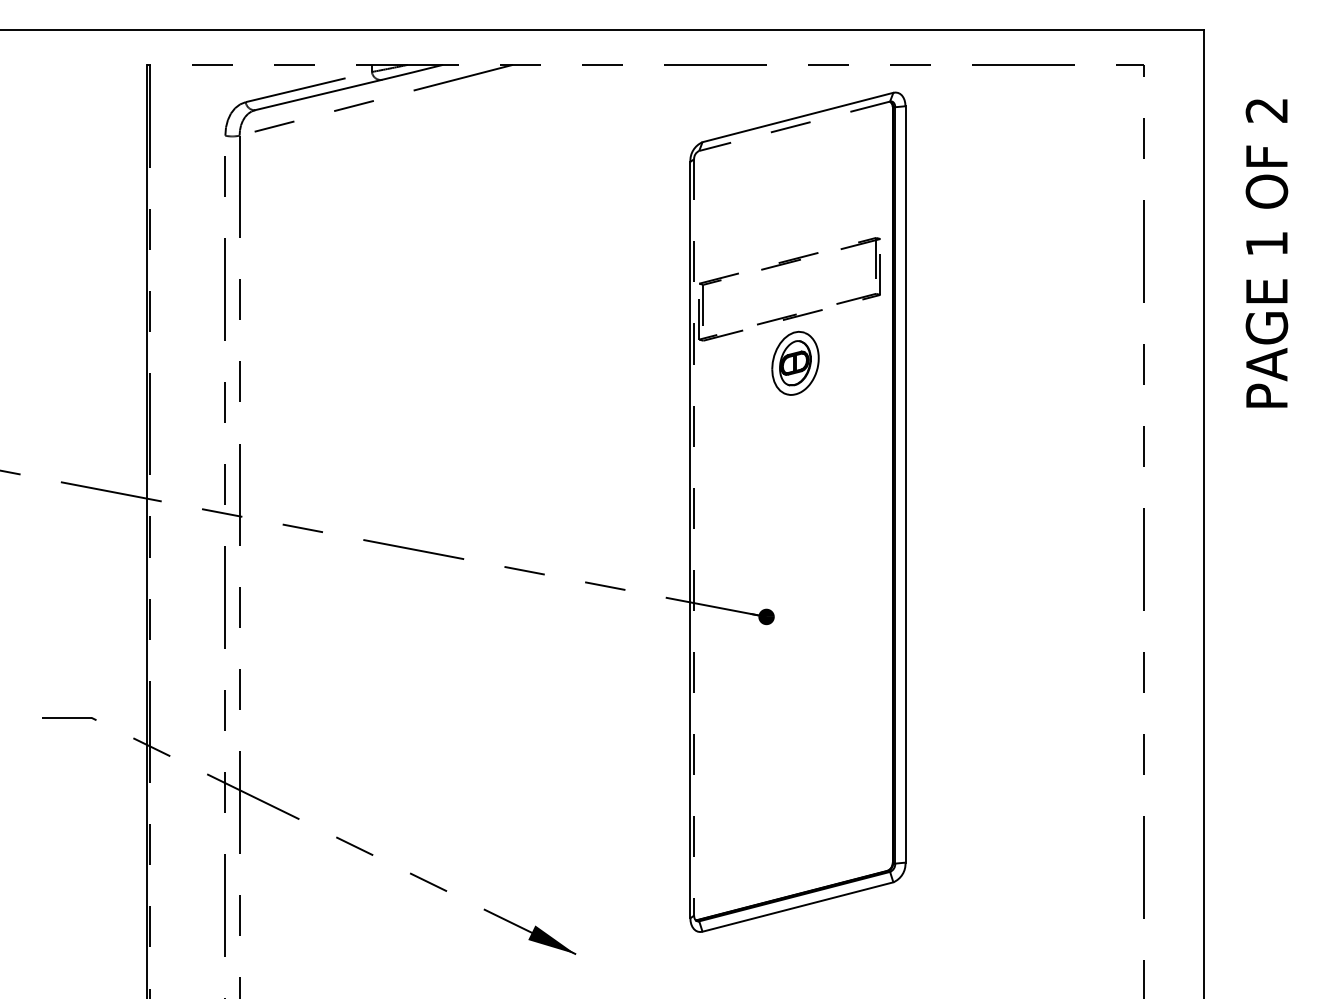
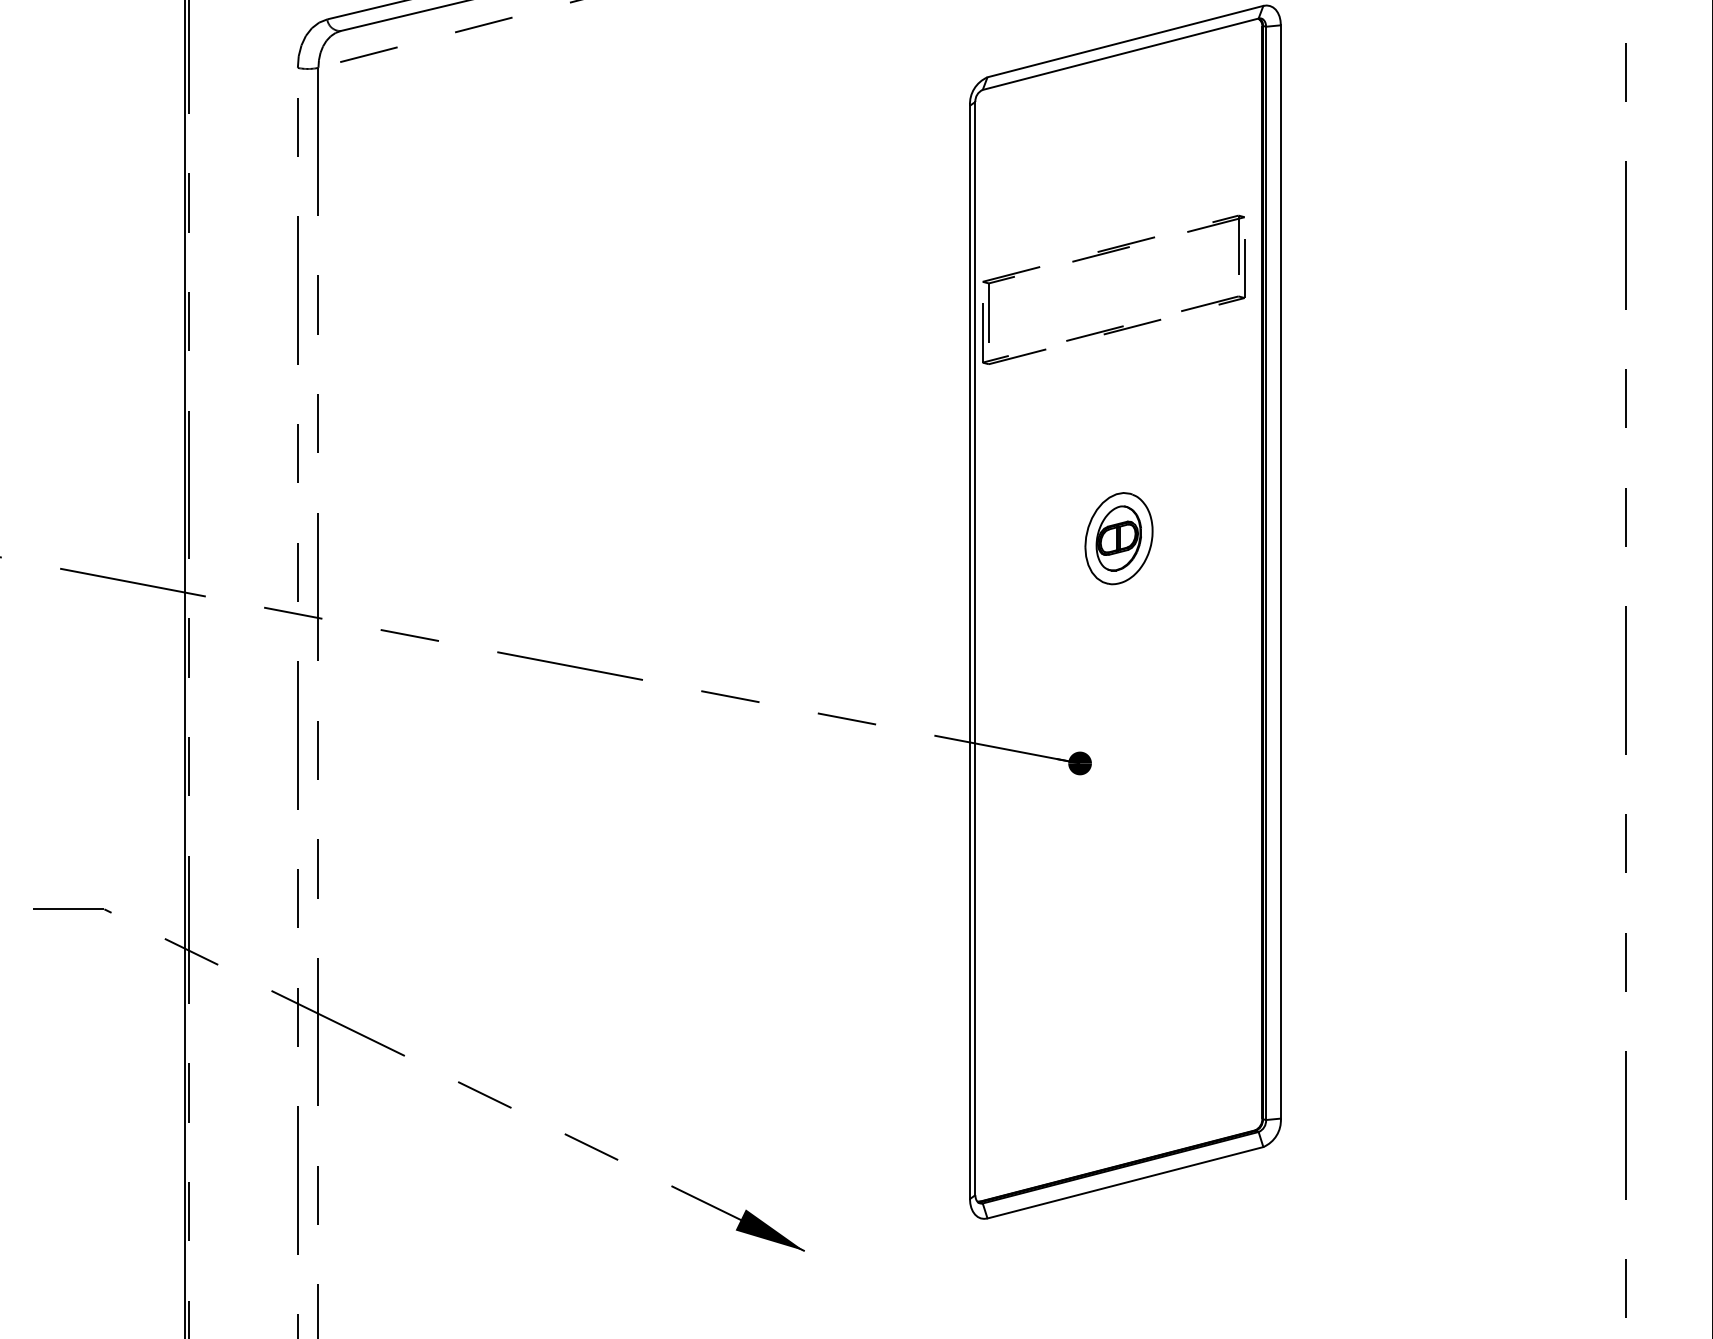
line: (794, 126) -> (1120, 54), dashed -> solid
part: (795, 362) -> (1119, 537), moved
line: (694, 537) -> (975, 648), dashed -> solid

